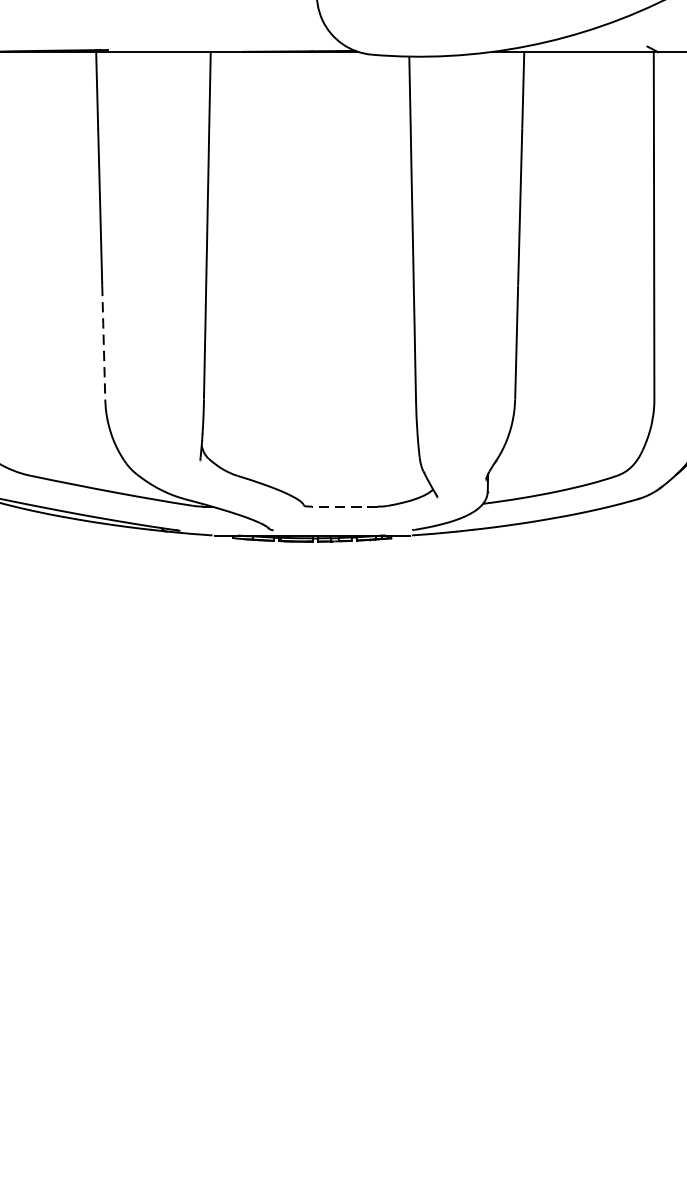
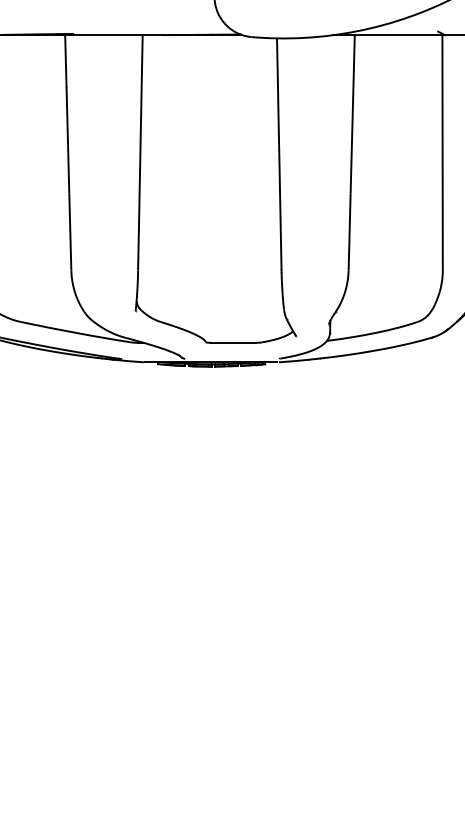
line: (104, 343) -> (70, 232), dashed -> solid
line: (343, 506) -> (232, 342), dashed -> solid

